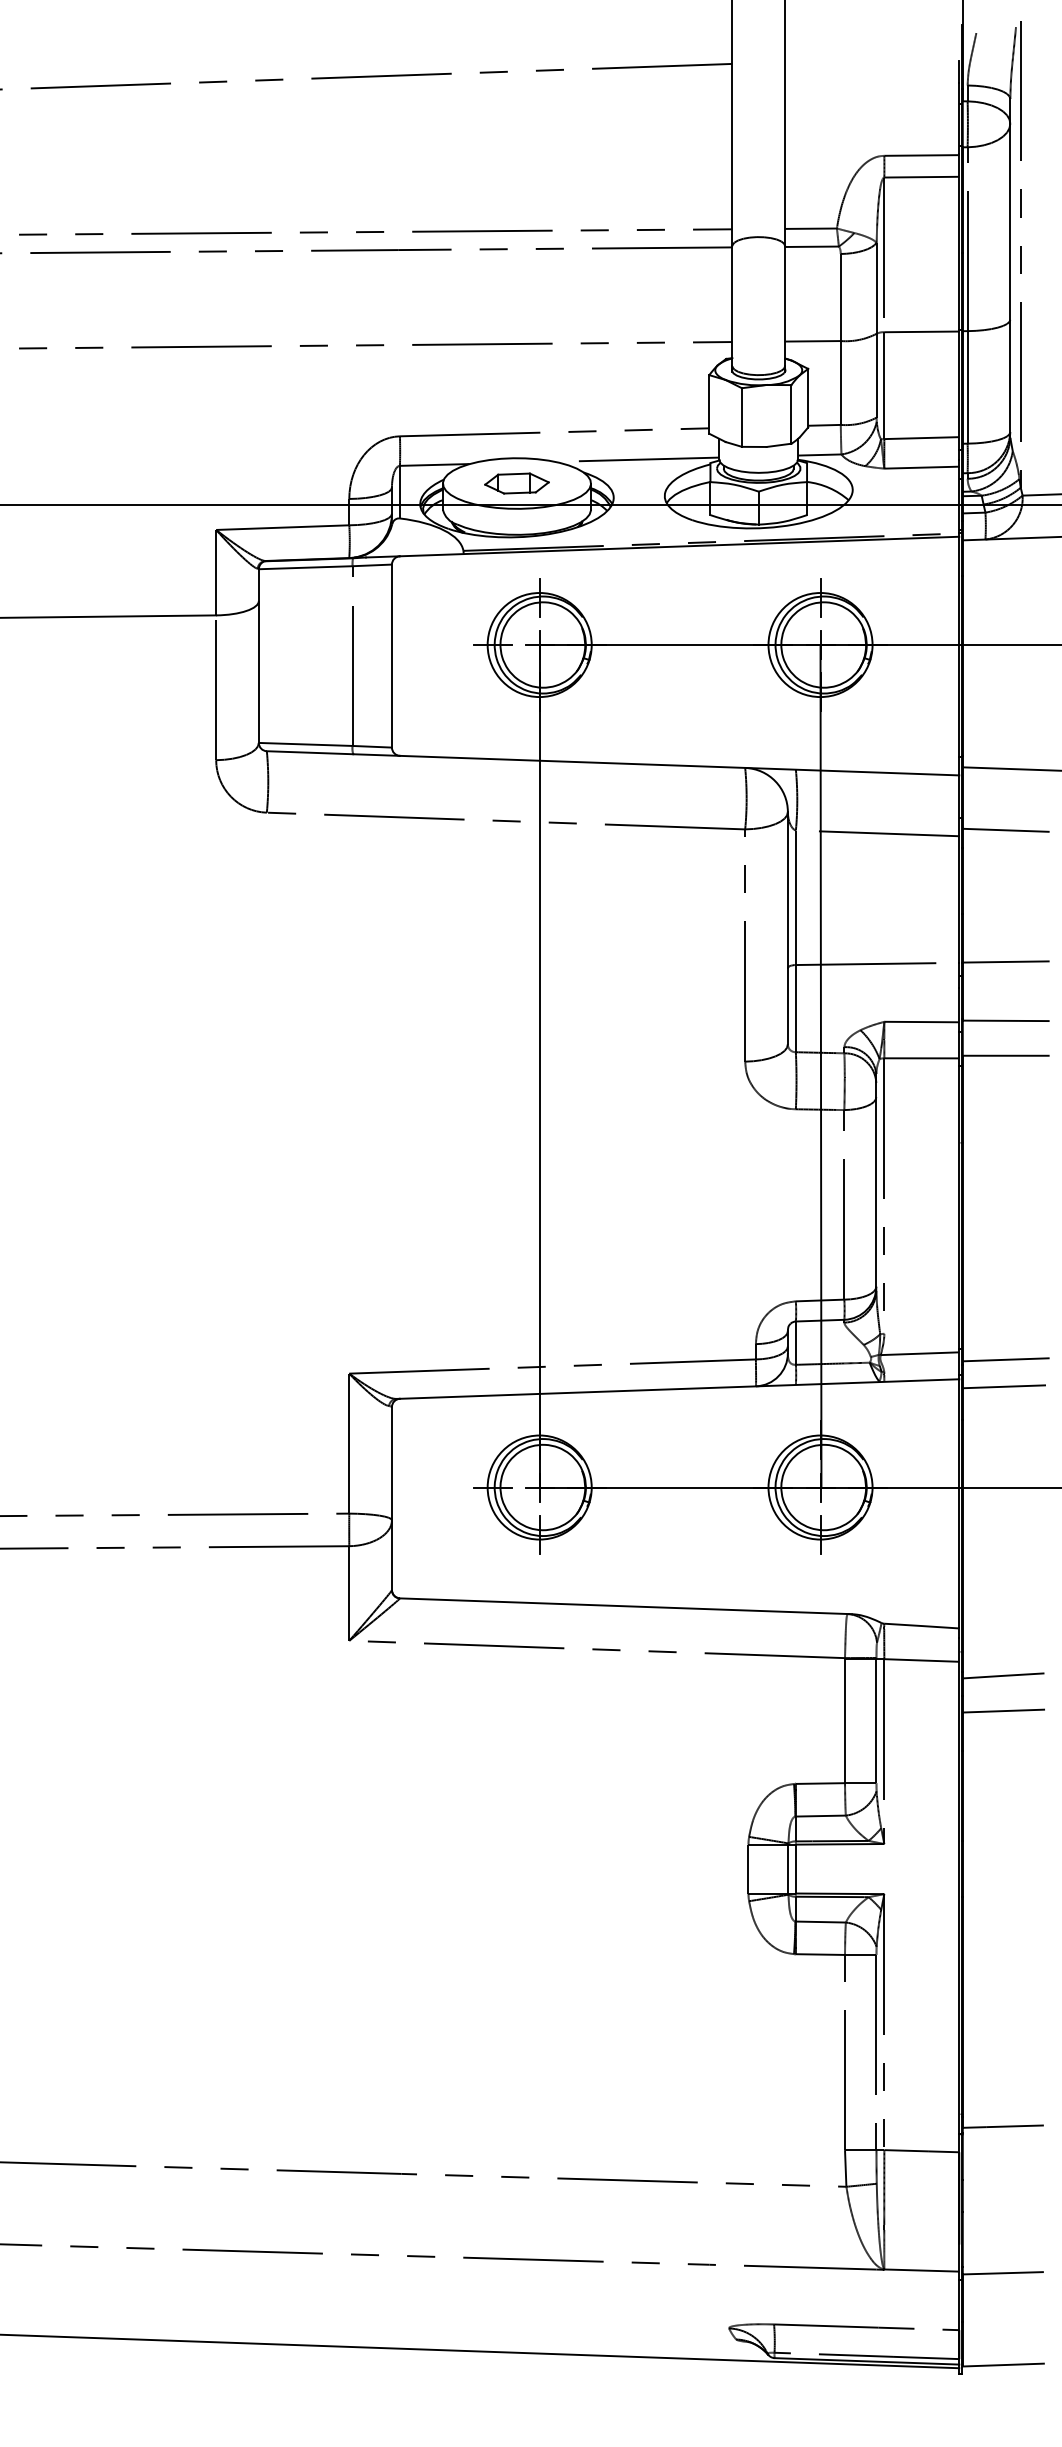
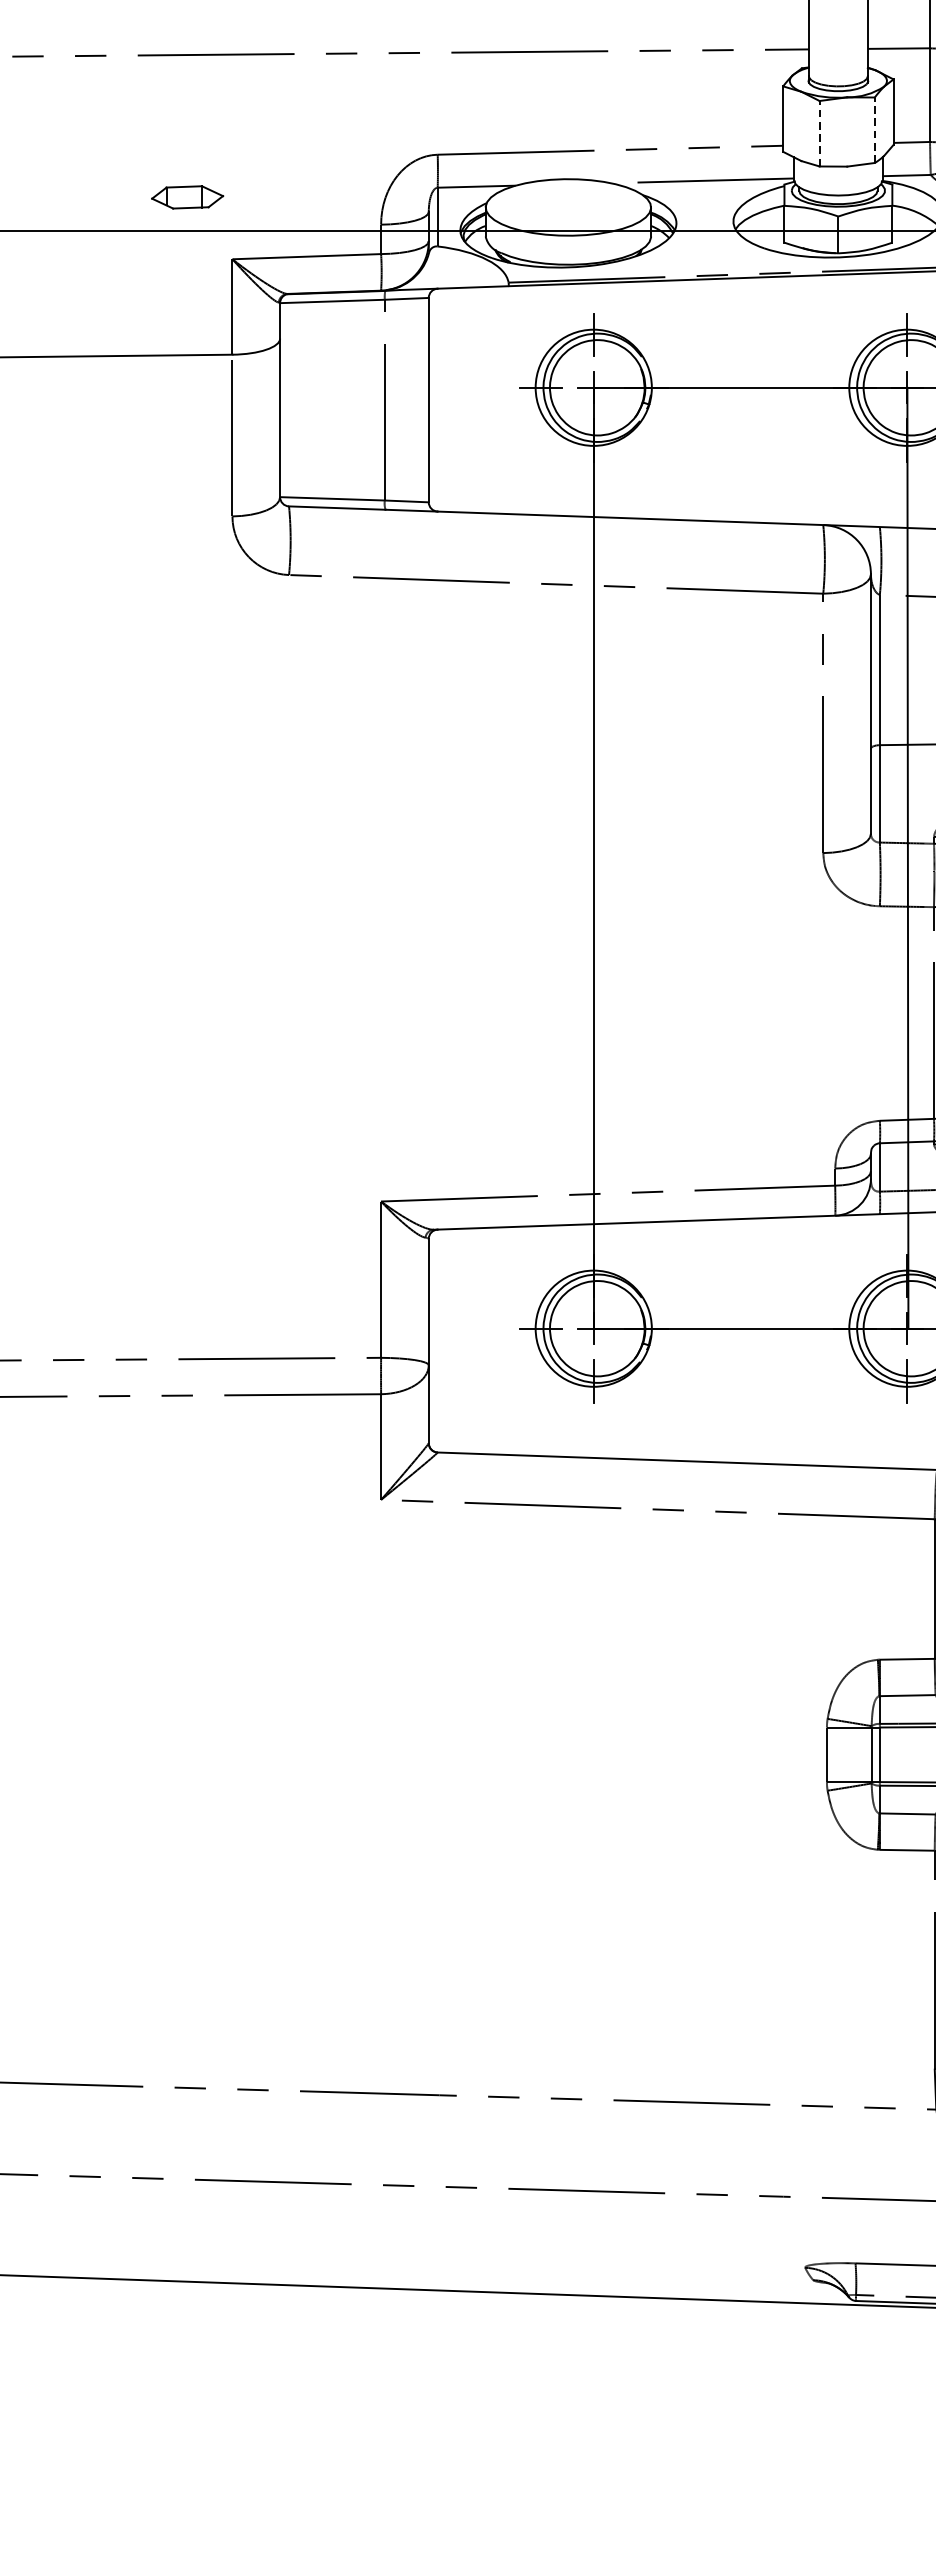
line: (791, 413) -> (874, 129), solid -> dashed
line: (741, 417) -> (819, 133), solid -> dashed
part: (516, 483) -> (187, 197), moved

